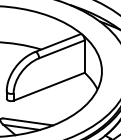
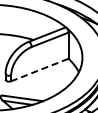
line: (48, 87) -> (39, 70), solid -> dashed

